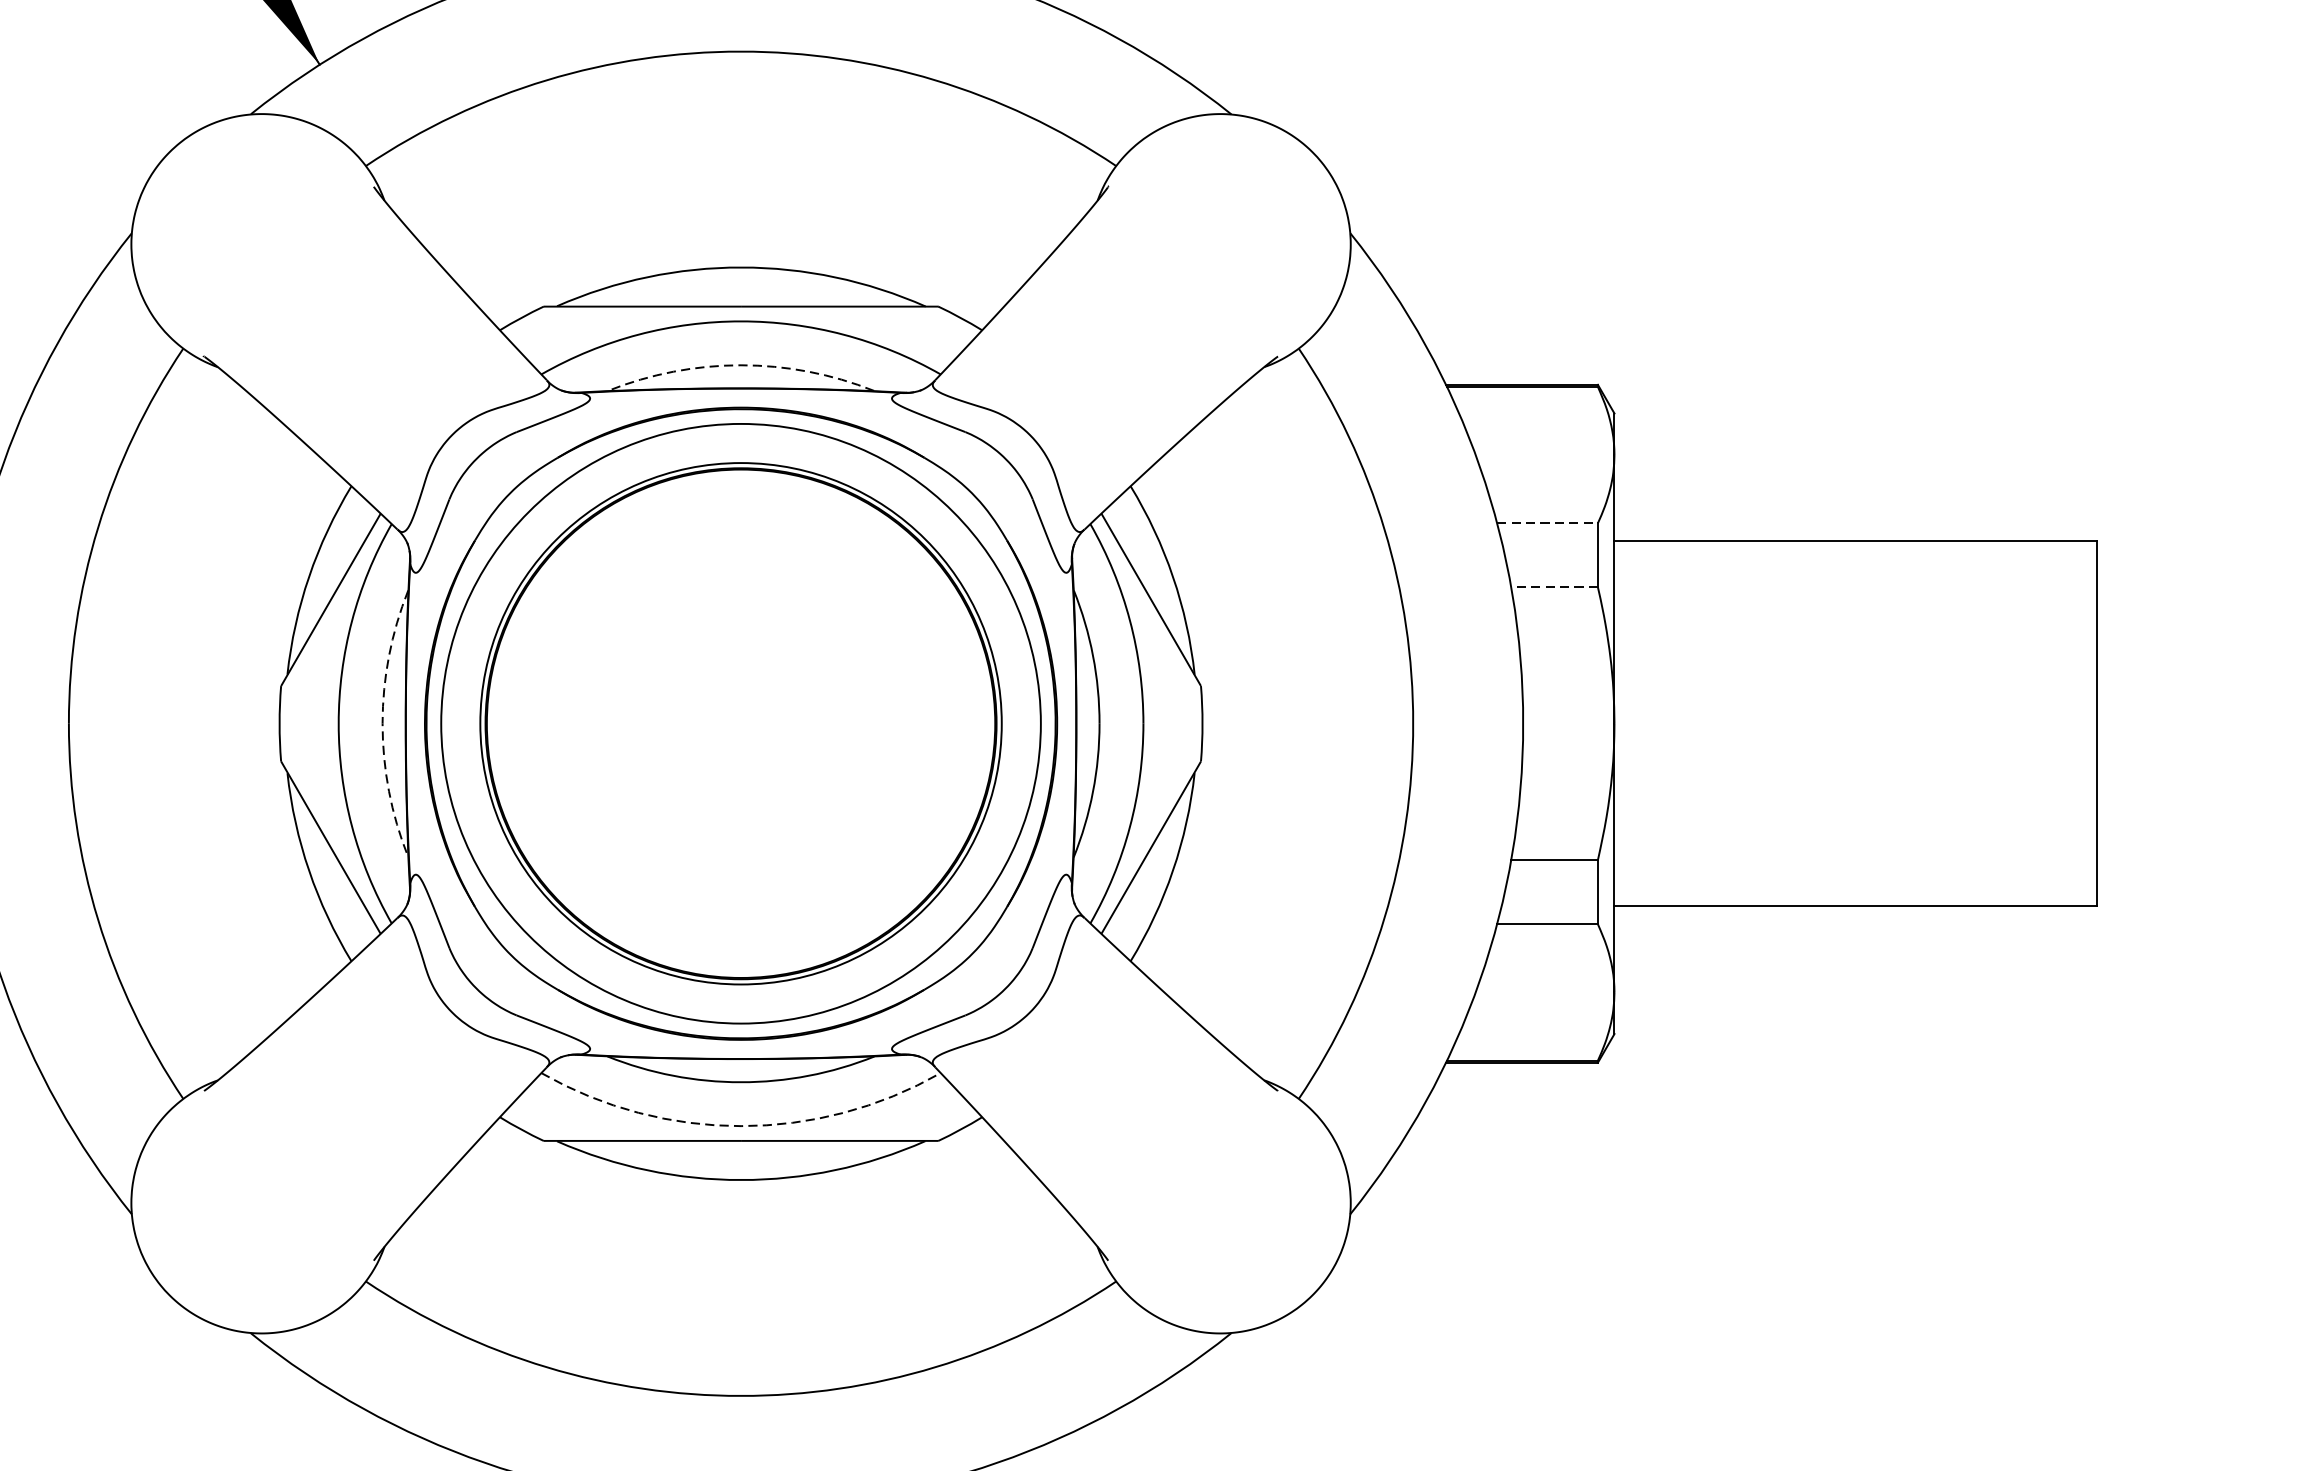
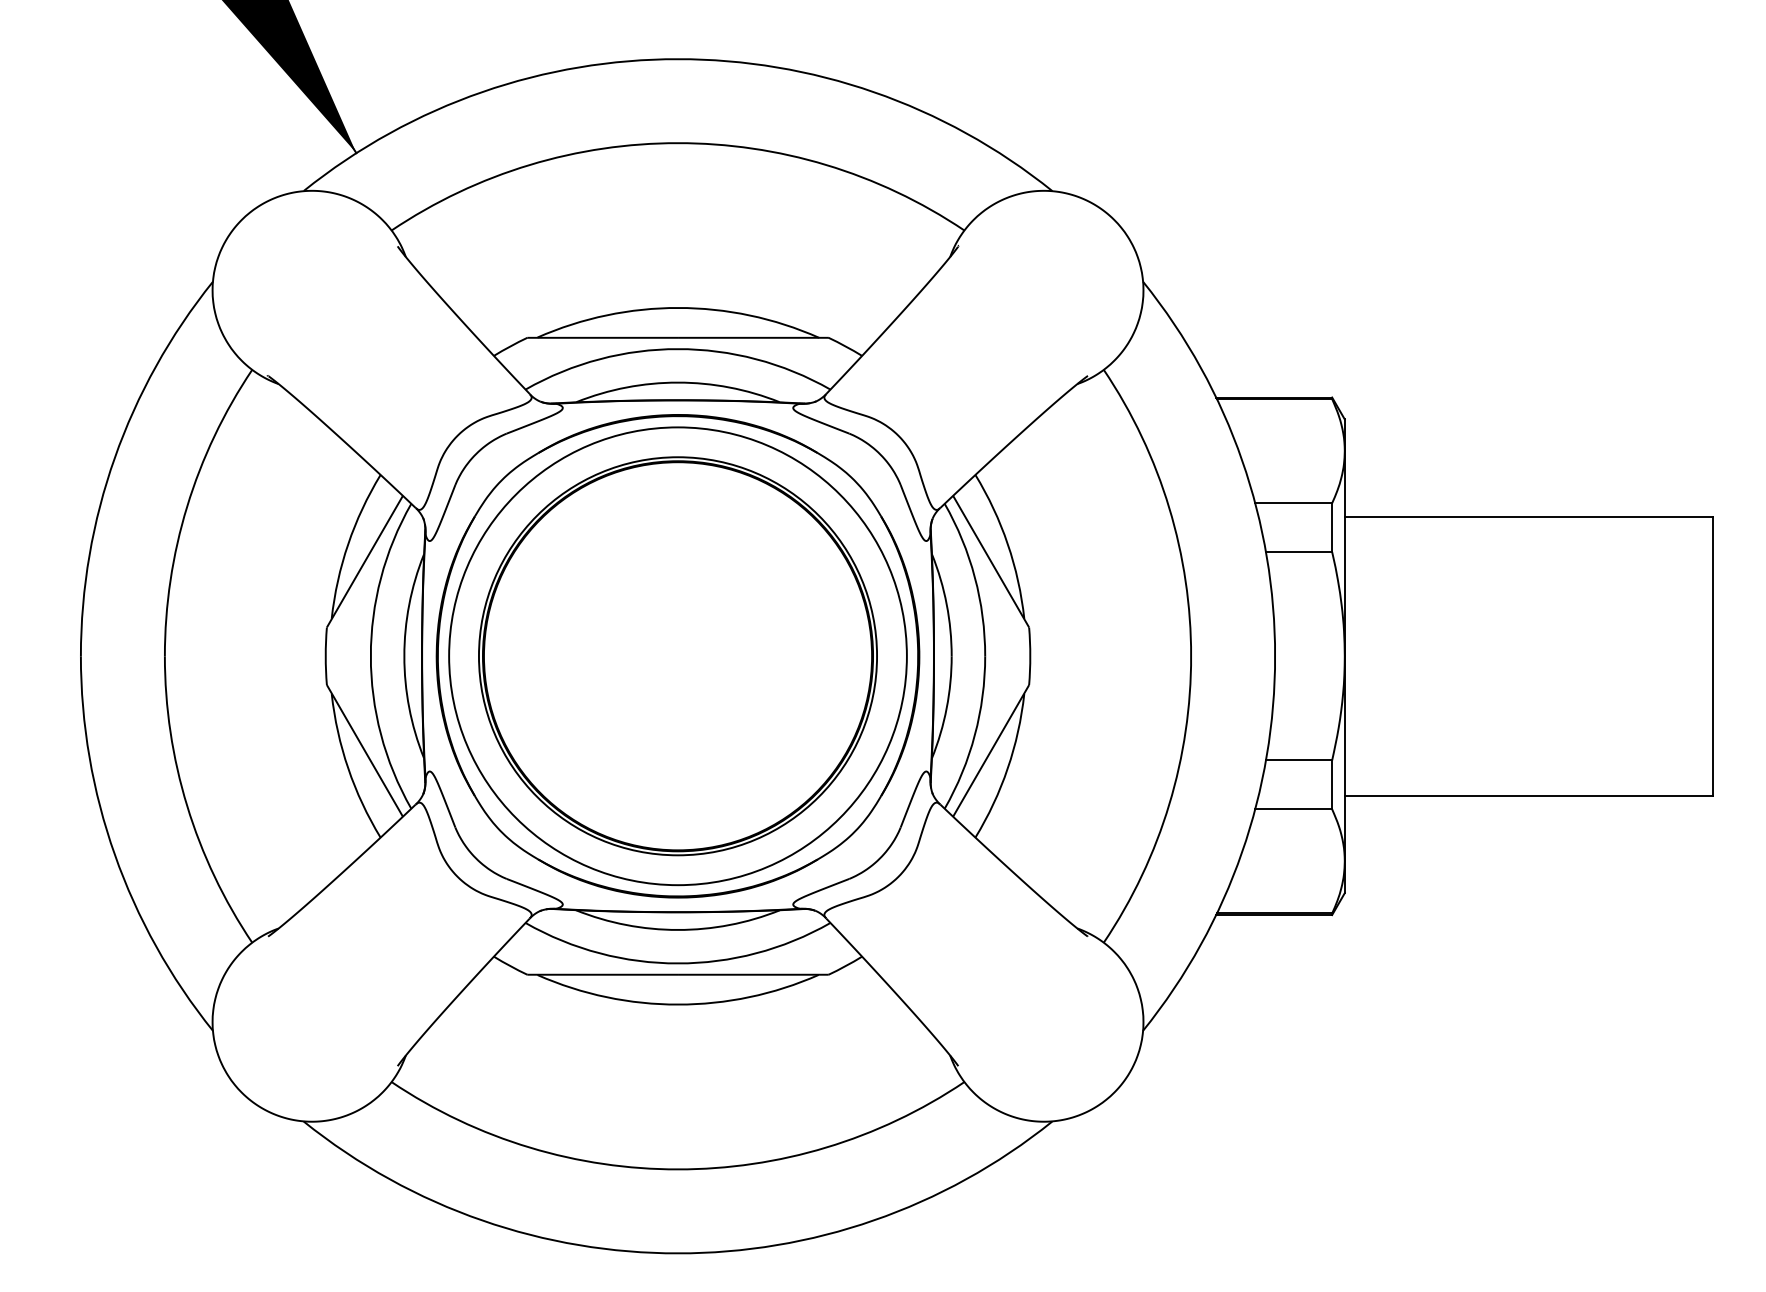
arc: (740, 365) -> (677, 382), dashed -> solid
line: (1548, 523) -> (1294, 503), dashed -> solid
line: (1553, 587) -> (1298, 552), dashed -> solid
arc: (382, 724) -> (404, 656), dashed -> solid
arc: (741, 1126) -> (678, 963), dashed -> solid

